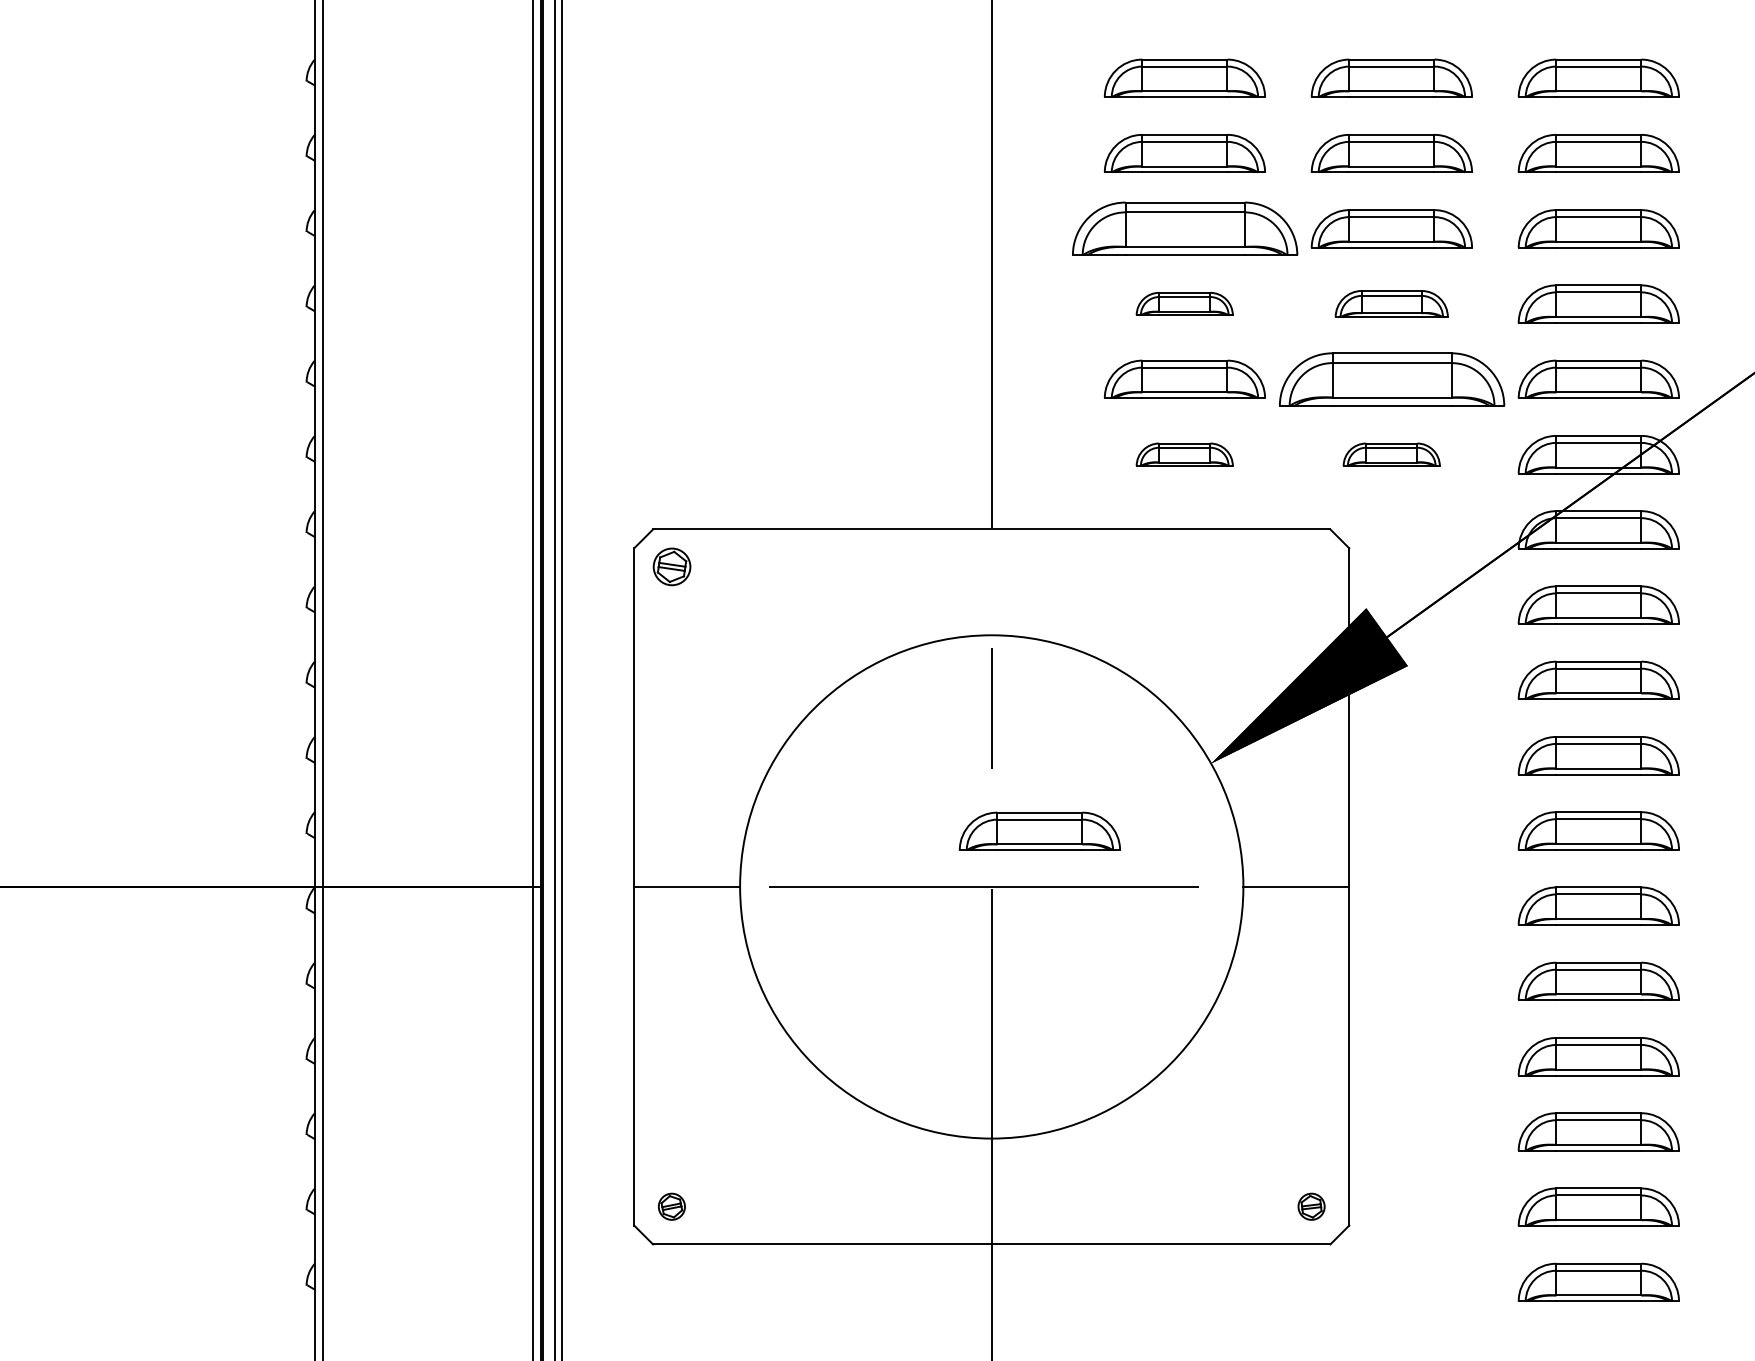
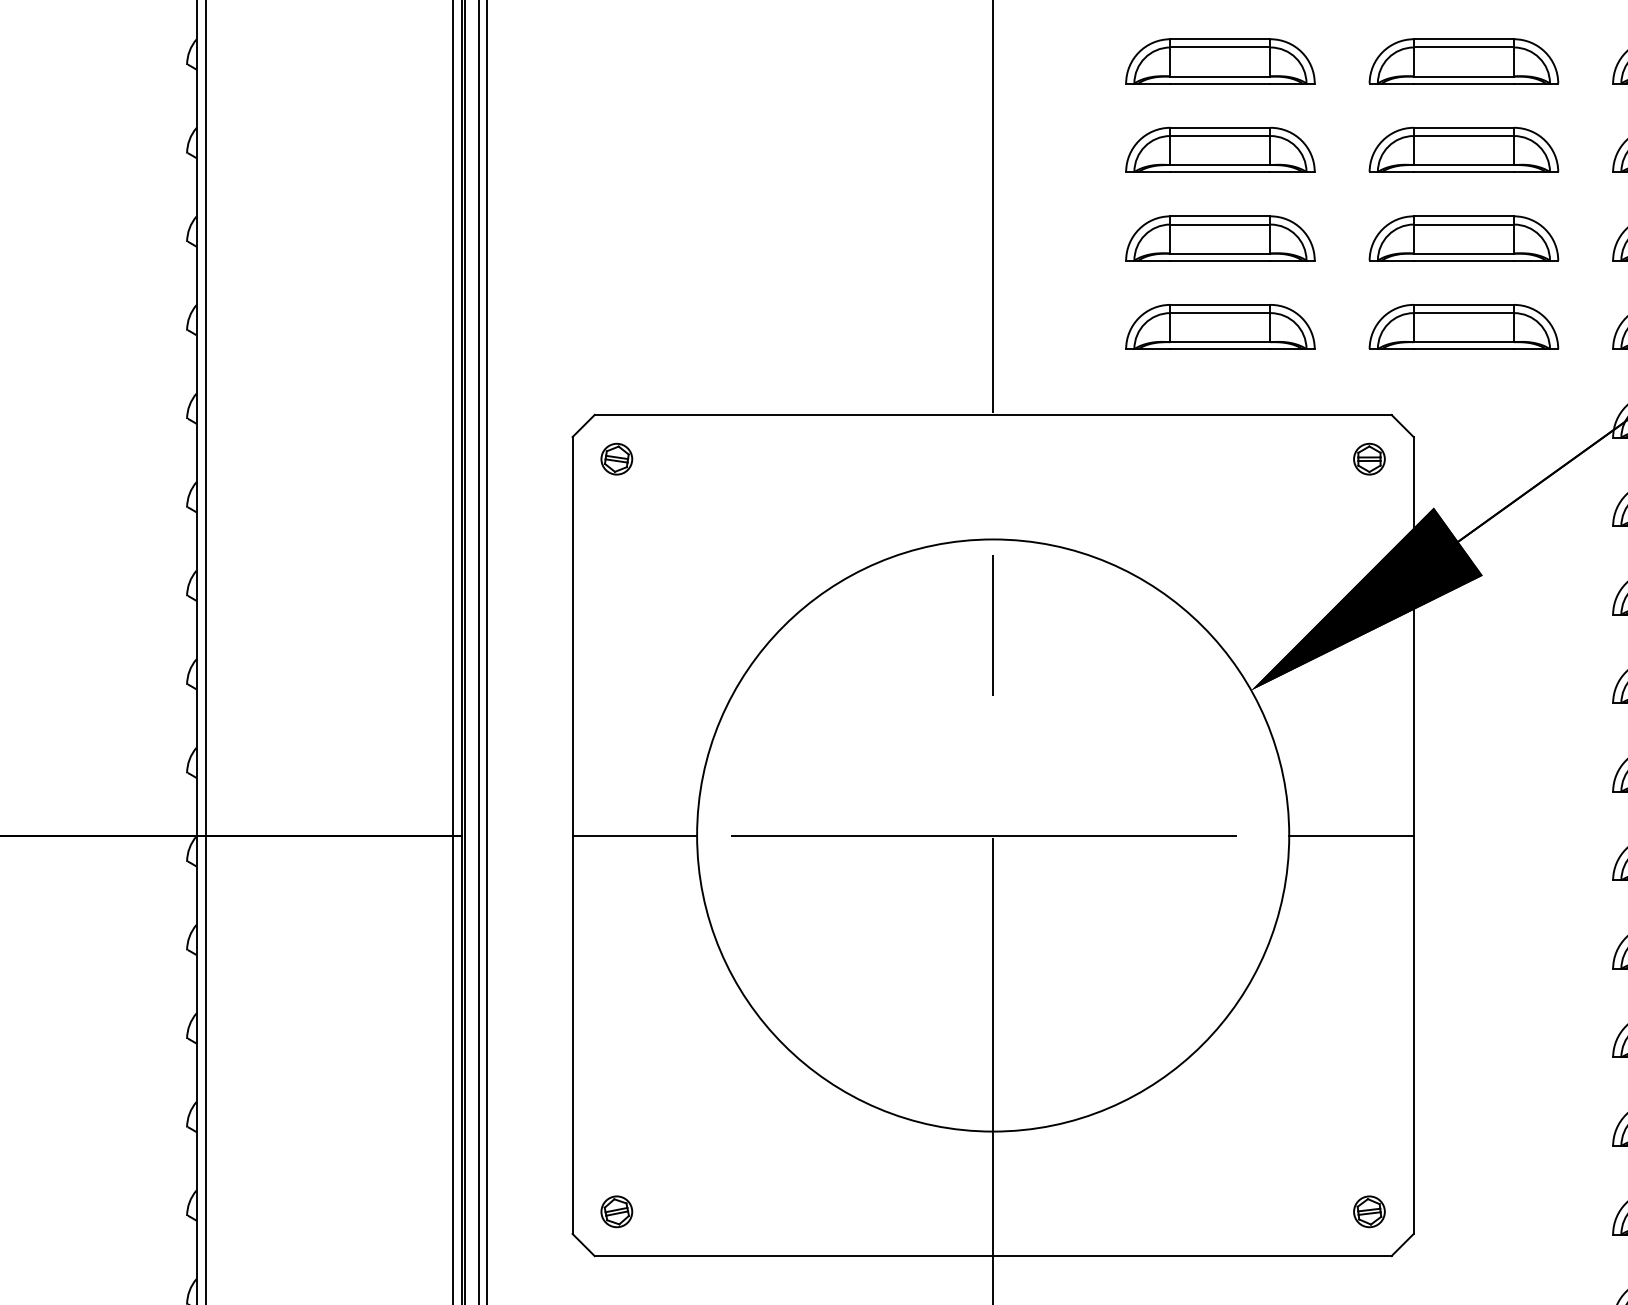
part: (1184, 228) -> (1219, 60), size x0.71
part: (1184, 303) -> (1219, 149), size x1.67
part: (1391, 303) -> (1463, 149), size x1.43
part: (1391, 378) -> (1463, 237), size x0.71
part: (1184, 454) -> (1219, 326), size x1.67
part: (1391, 454) -> (1463, 326), size x1.67
part: (671, 567) -> (616, 459), size x0.71
part: (1311, 567) -> (1369, 459), added
part: (1039, 830) -> (1049, 769), removed

